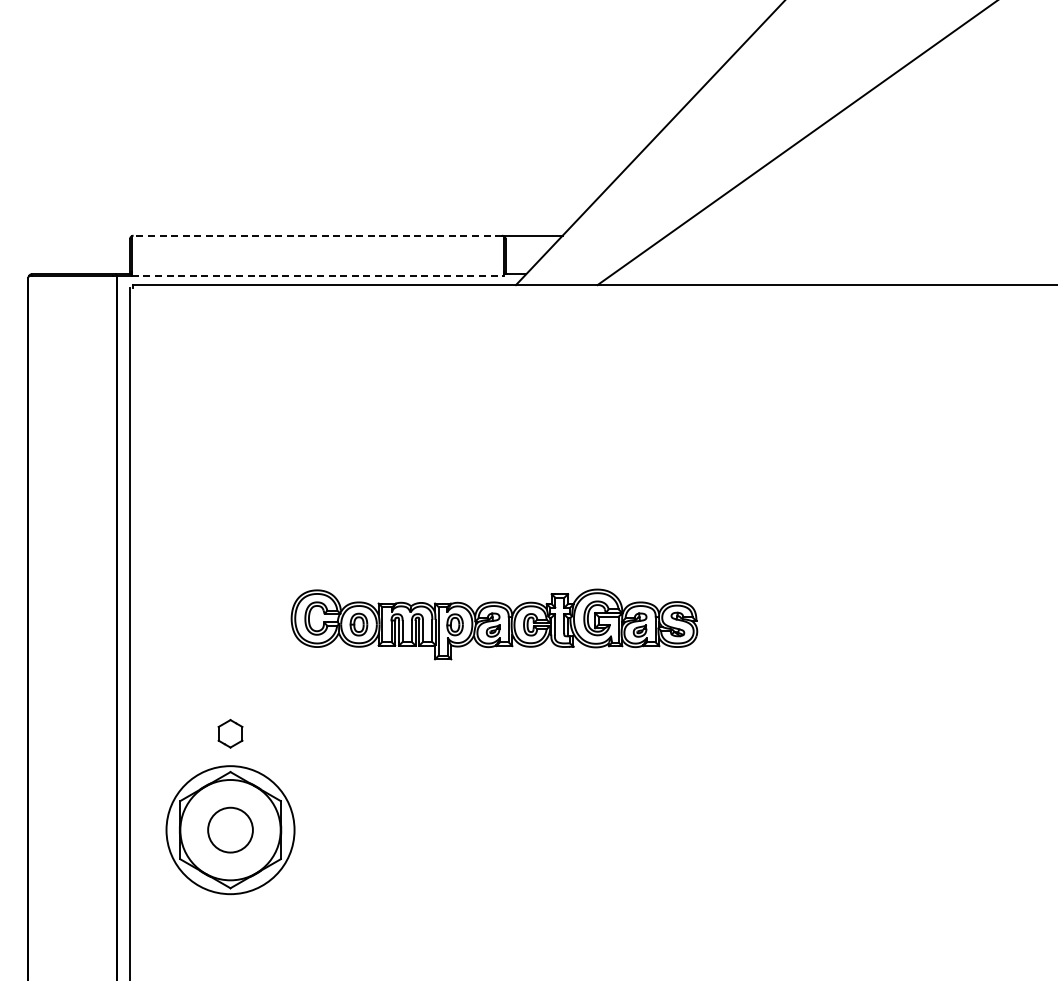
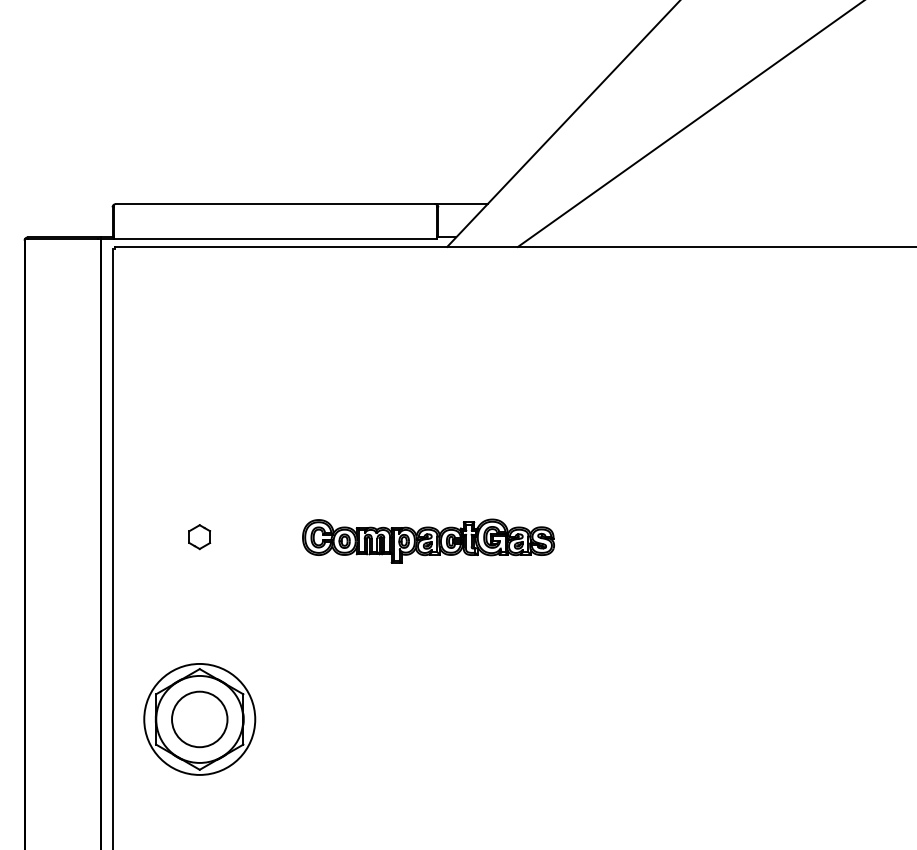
line: (317, 235) -> (275, 203), dashed -> solid
line: (318, 275) -> (276, 238), dashed -> solid
part: (494, 624) -> (428, 541), size x0.71
part: (230, 733) -> (199, 536), moved
circle: (230, 830) -> (199, 719), size x1.43

